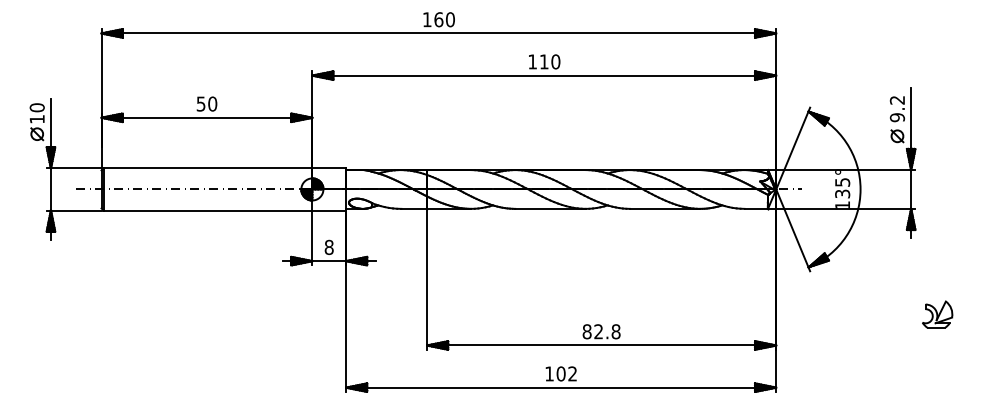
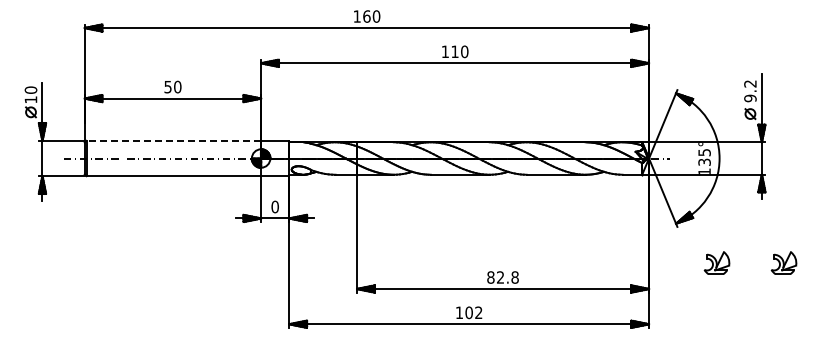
line: (207, 167) -> (173, 140), solid -> dashed
text: (328, 248) -> (274, 207), 8 -> 0
part: (856, 313) -> (716, 262), added

